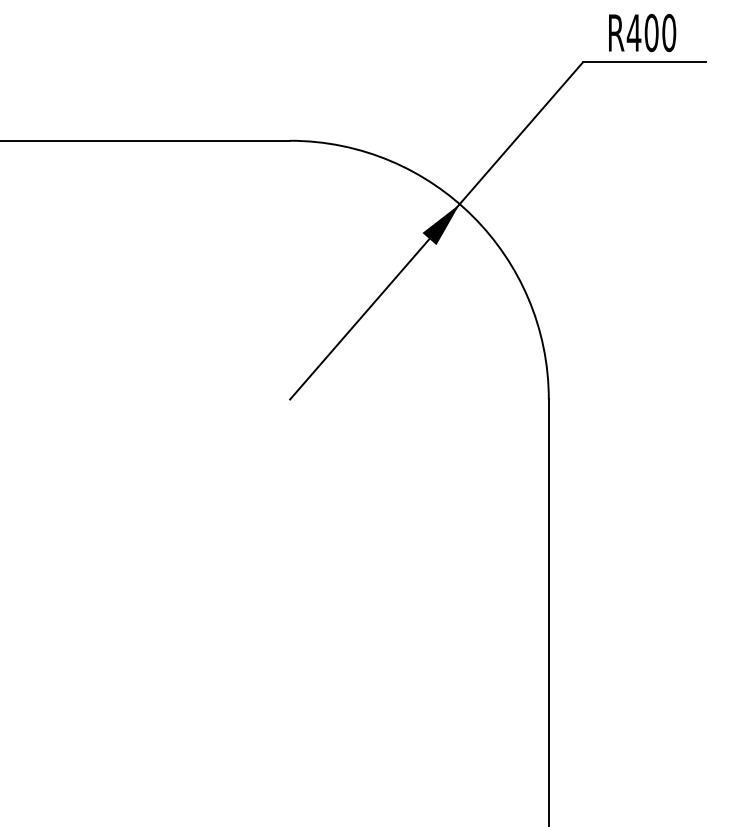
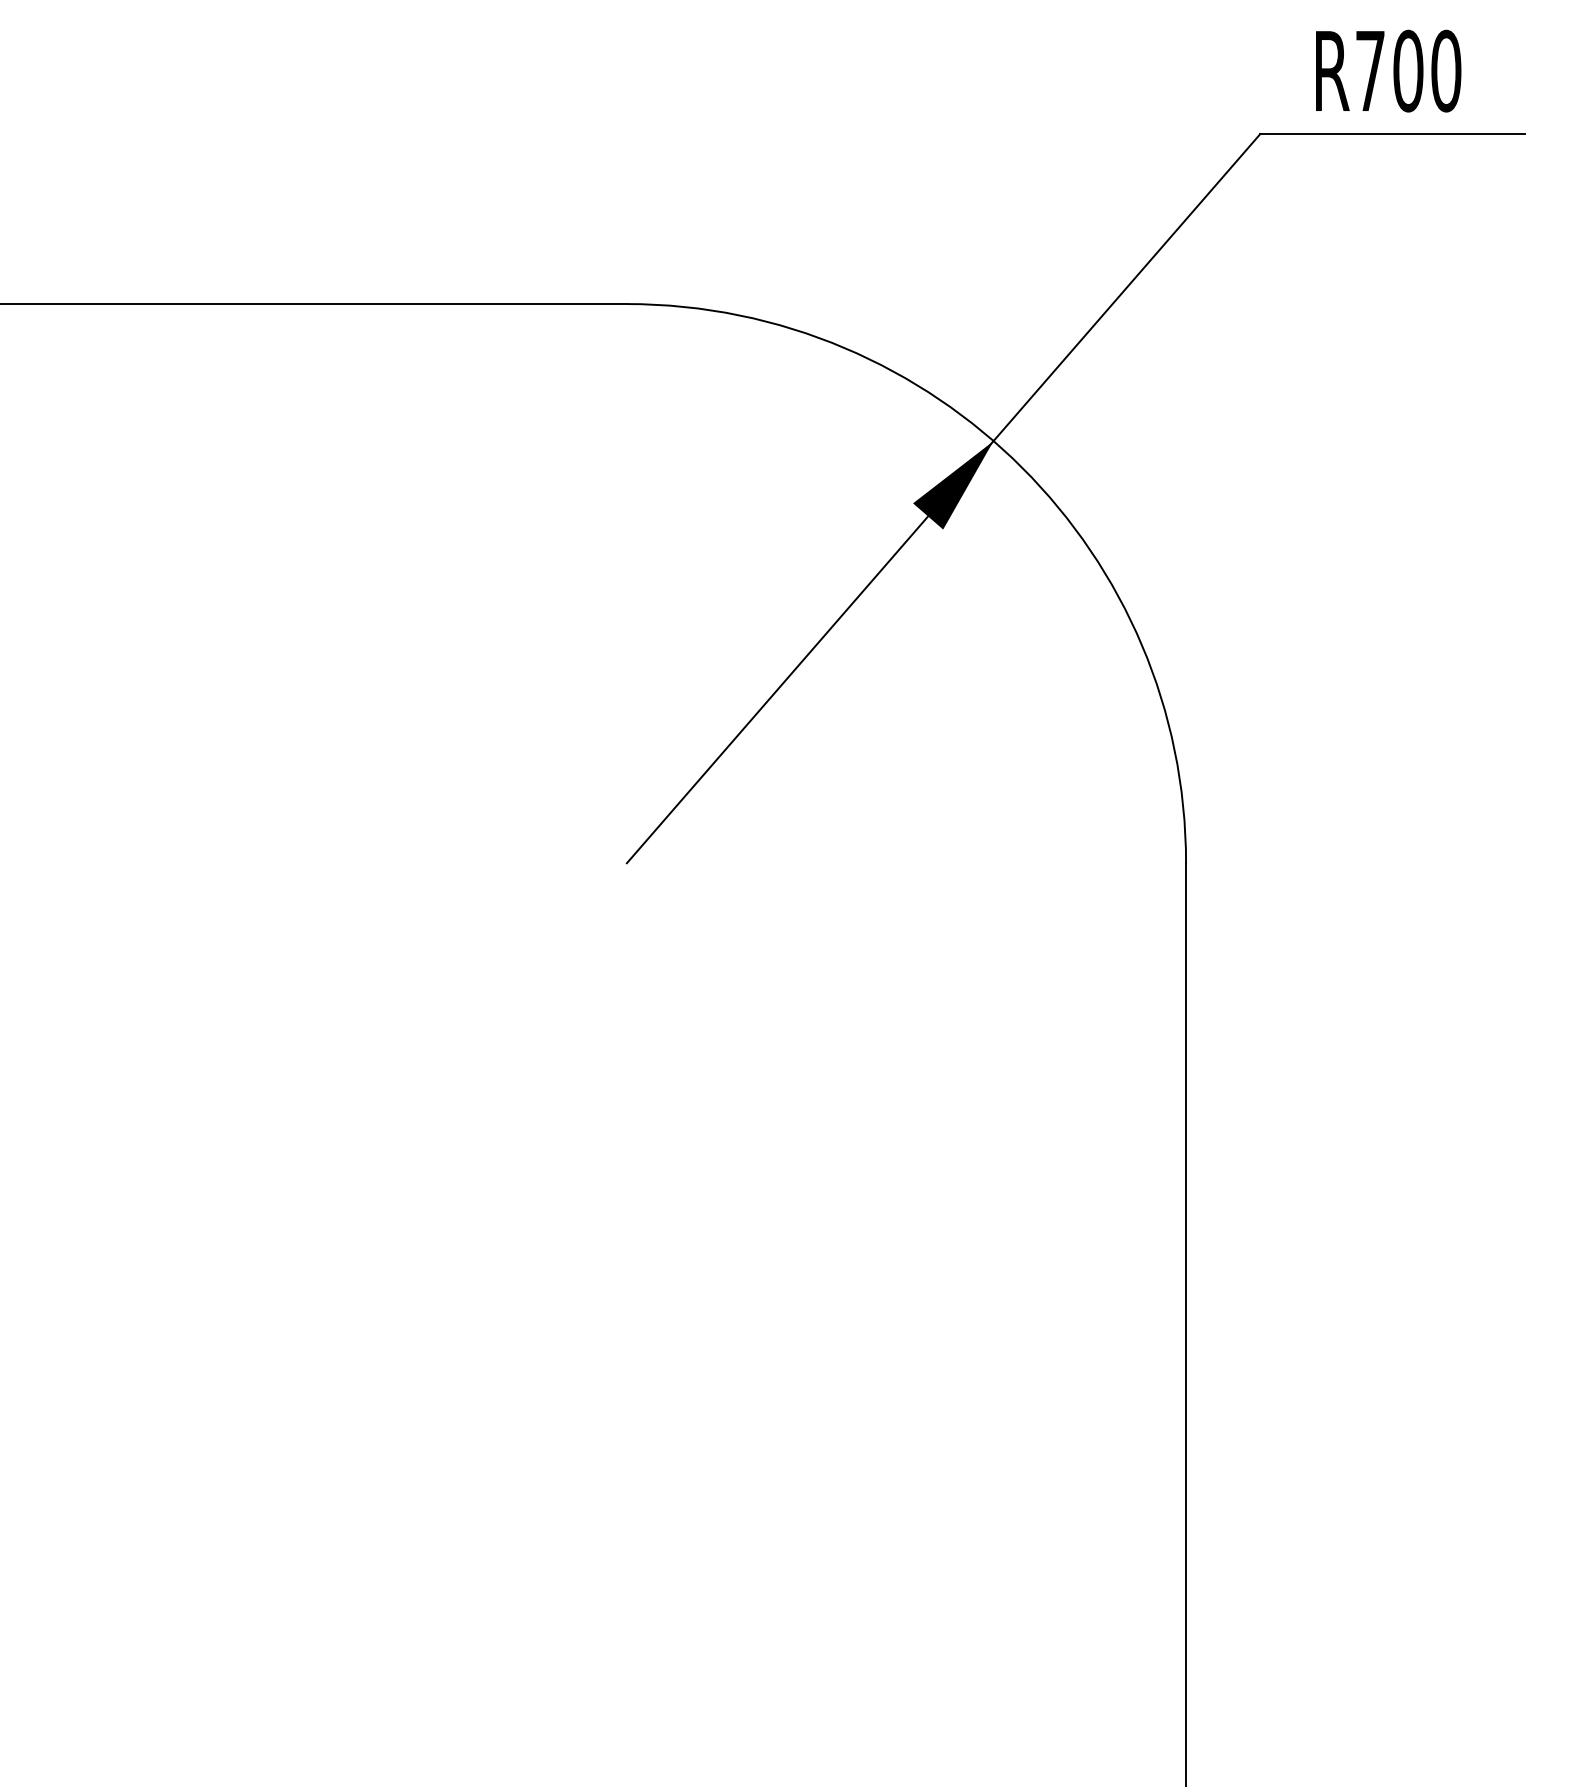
text: (633, 32) -> (1369, 70), R400 -> R700

